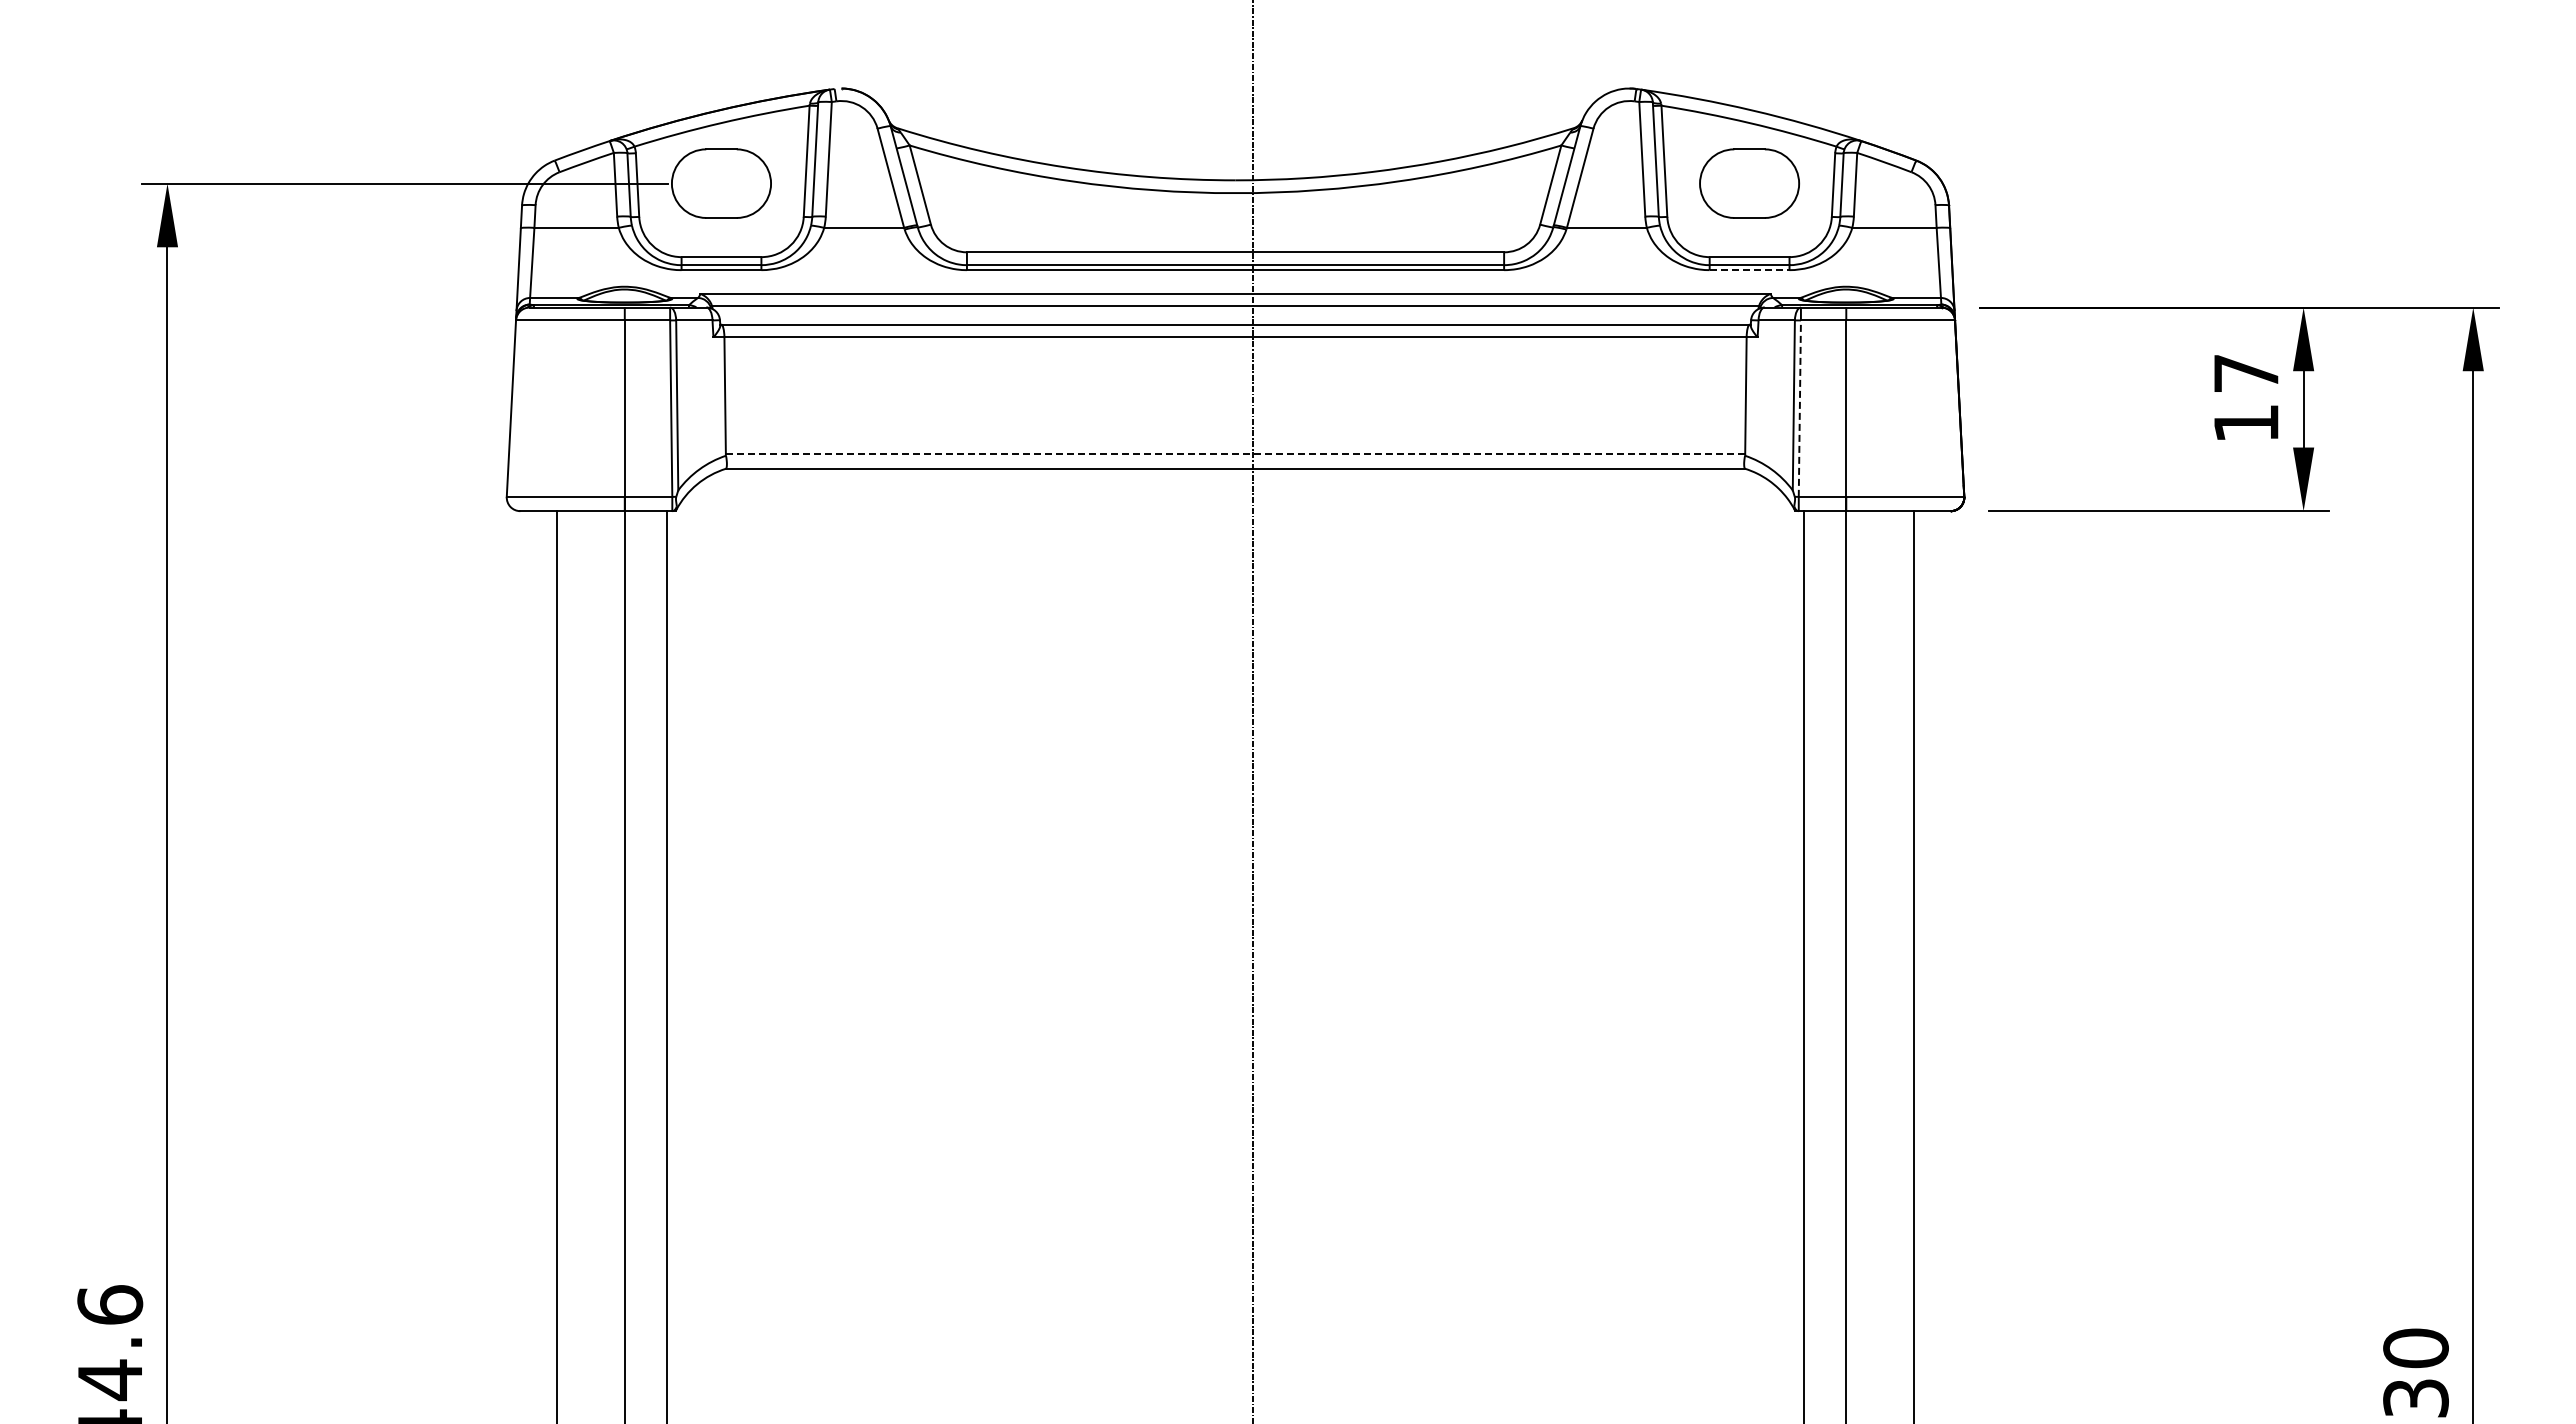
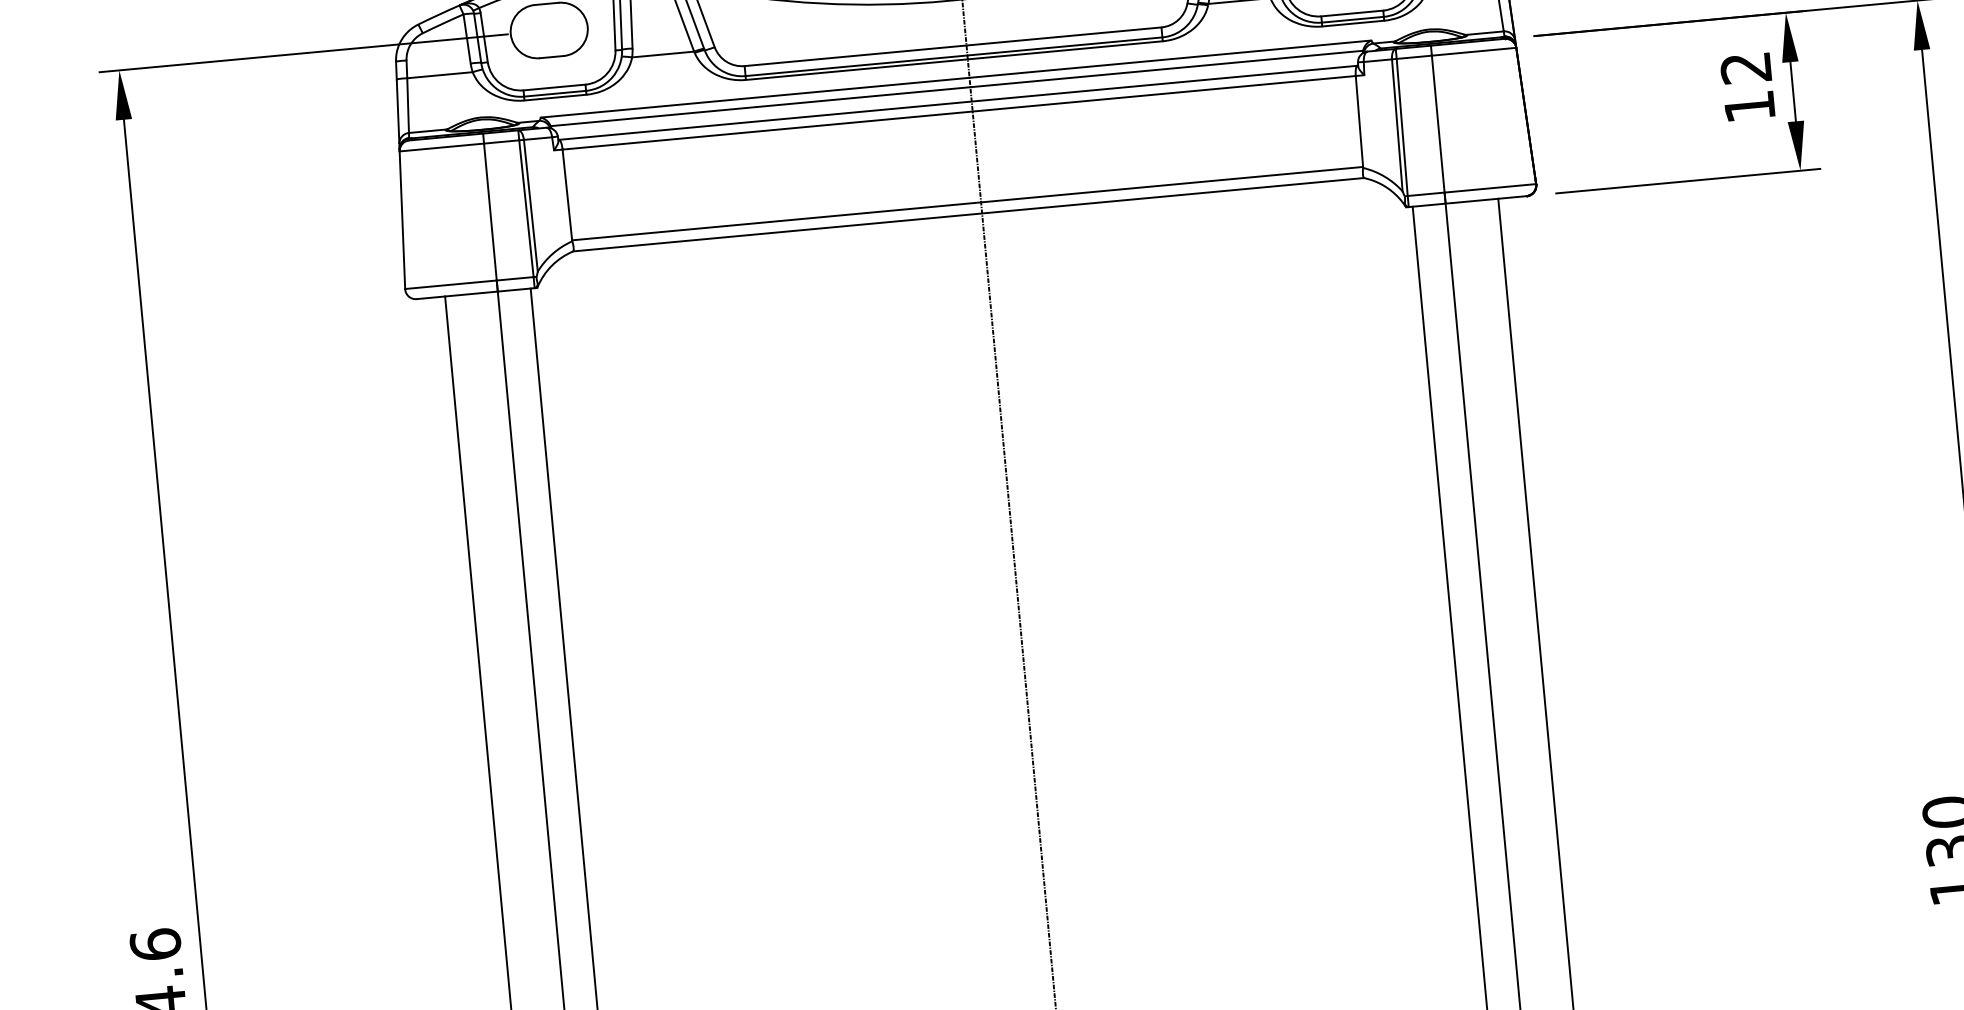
line: (1749, 270) -> (1353, 23), dashed -> solid
text: (2245, 373) -> (1745, 68), 17 -> 12
line: (1799, 408) -> (1401, 127), dashed -> solid
line: (1235, 454) -> (967, 203), dashed -> solid

